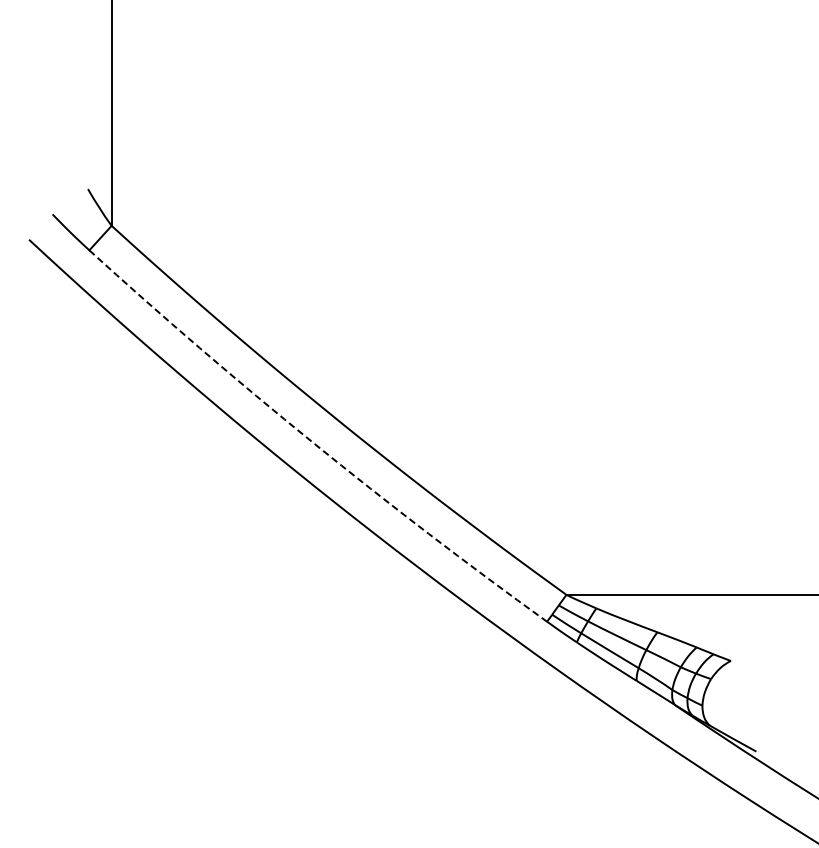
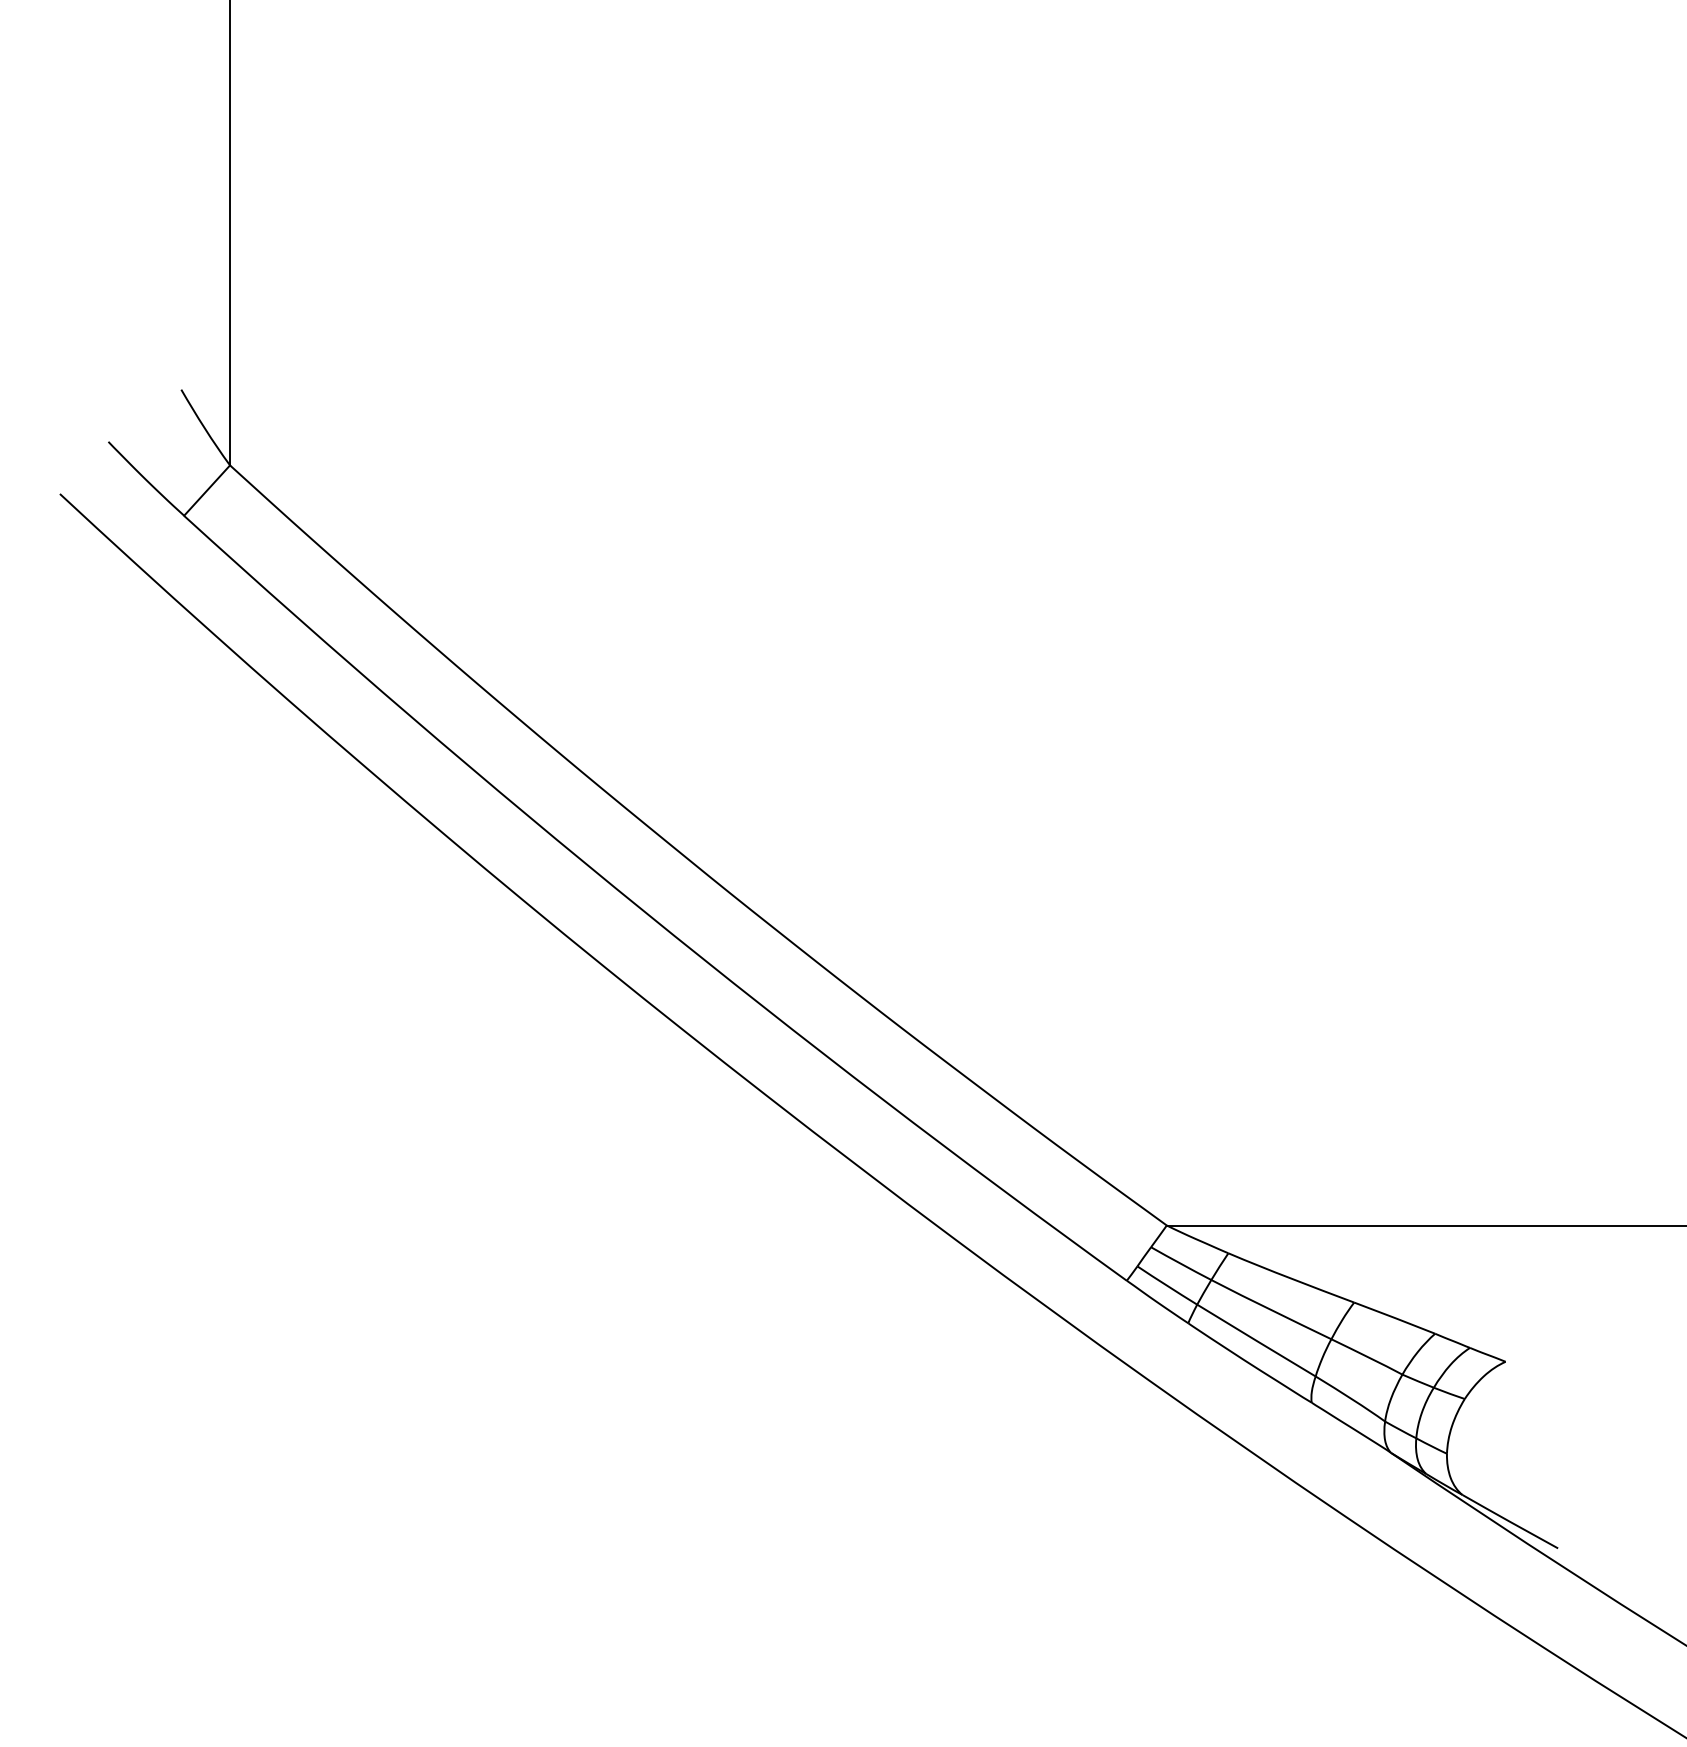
arc: (312, 442) -> (643, 911), dashed -> solid

